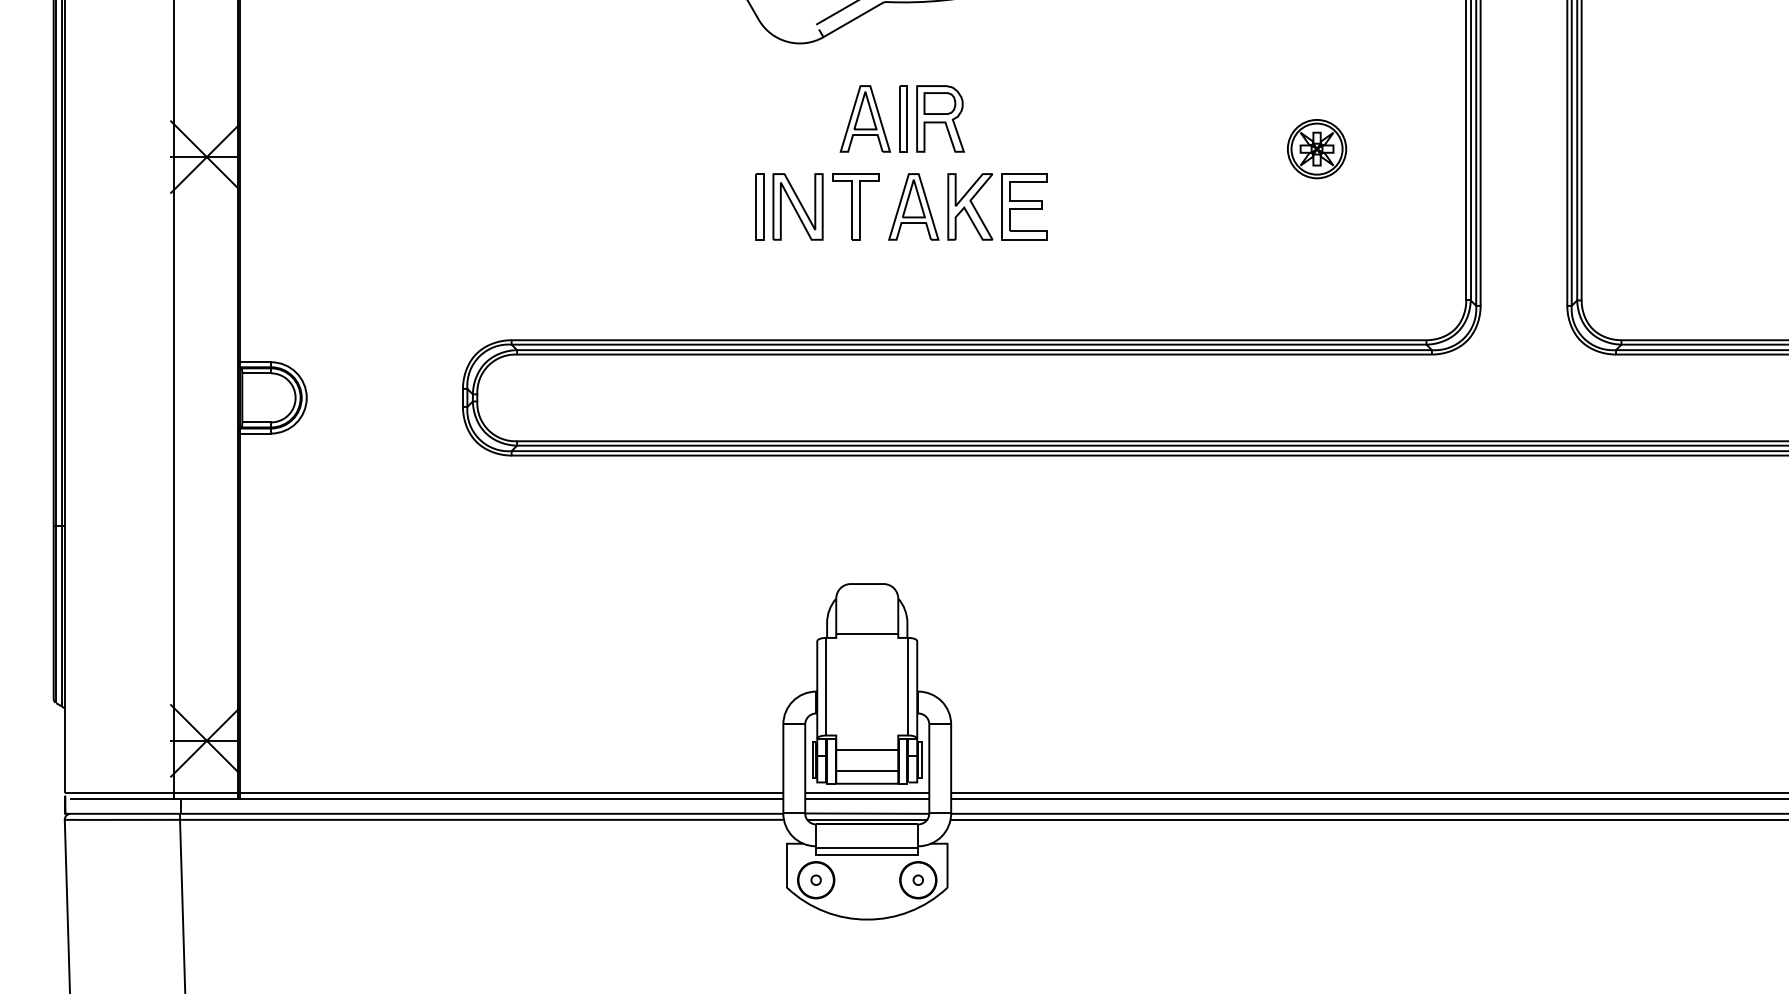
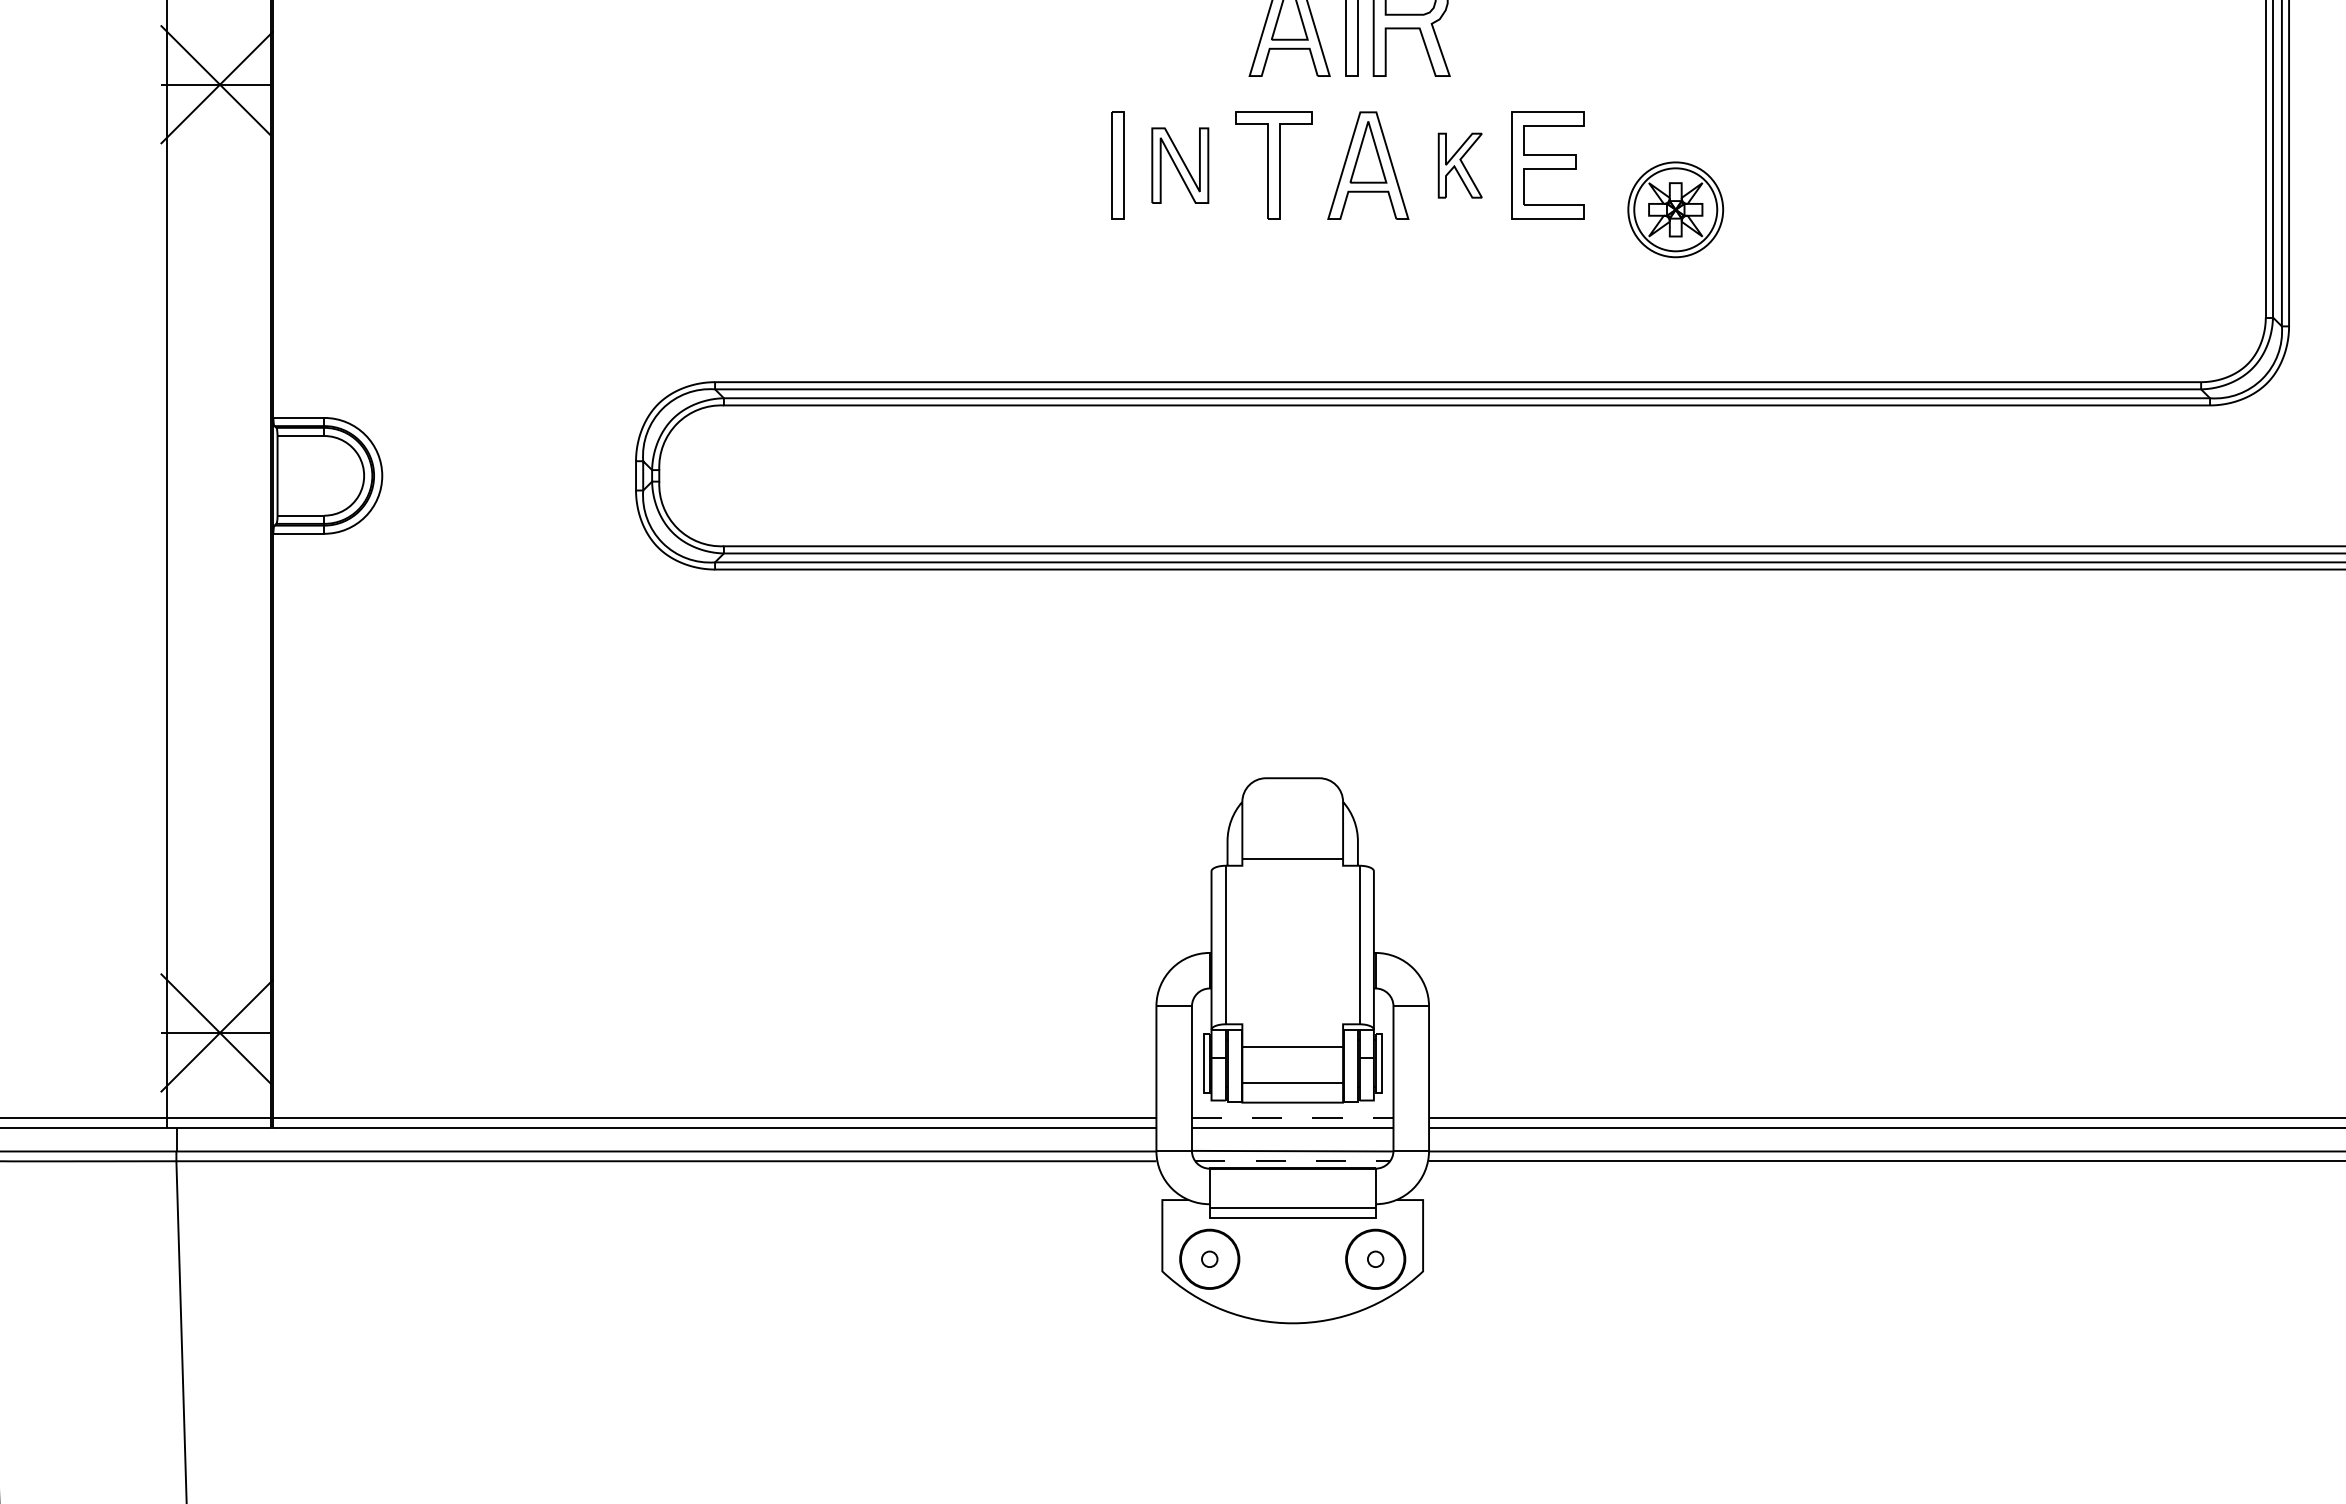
part: (1317, 149) -> (1676, 210), moved
part: (797, 206) -> (1179, 164), size x0.7
part: (970, 206) -> (1460, 164), size x0.6
line: (867, 793) -> (1293, 1118), solid -> dashed
line: (867, 819) -> (1293, 1160), solid -> dashed

